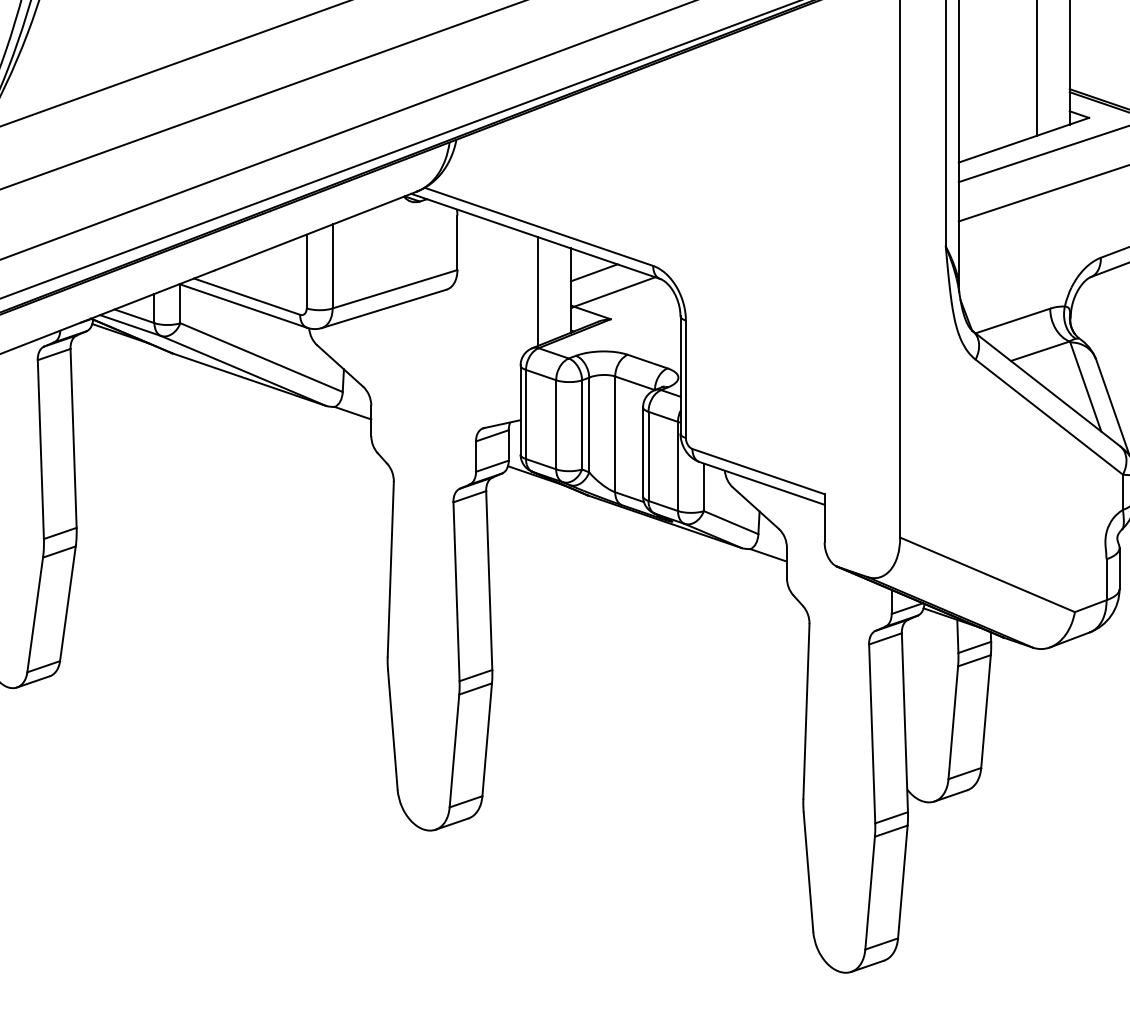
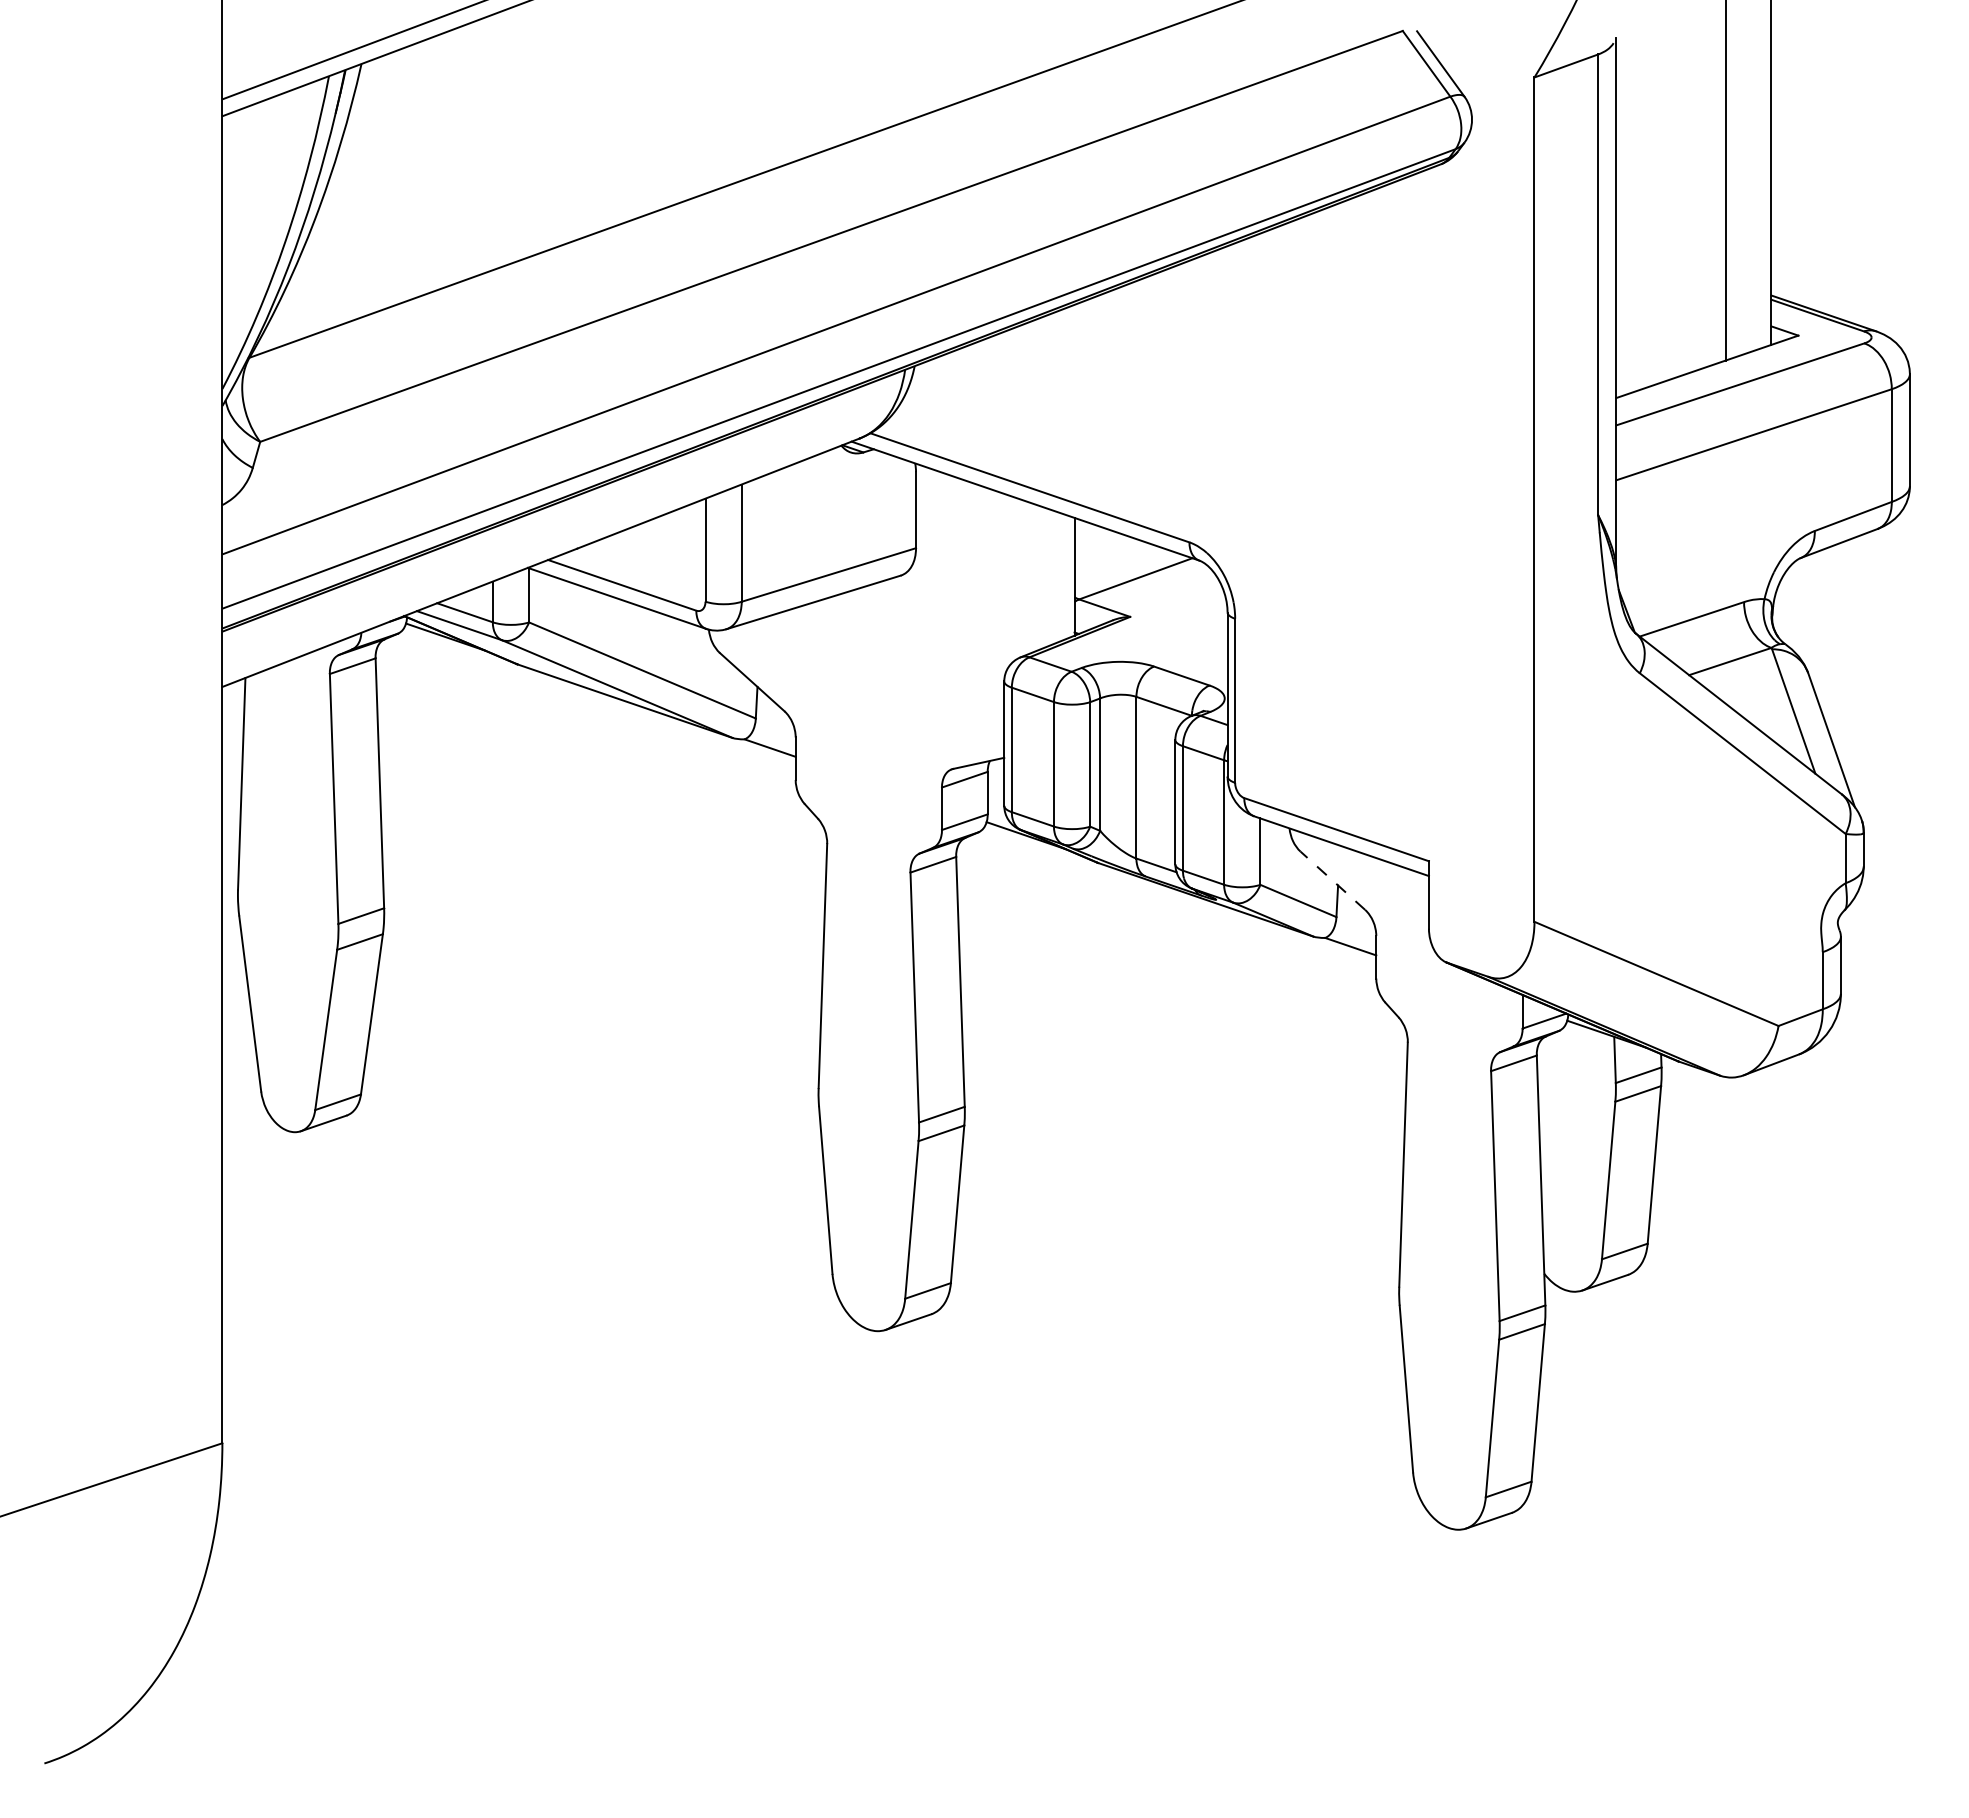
line: (593, 272) -> (1106, 551), removed
line: (537, 291) -> (1028, 578), removed
line: (755, 507) -> (1332, 880), solid -> dashed

